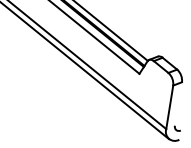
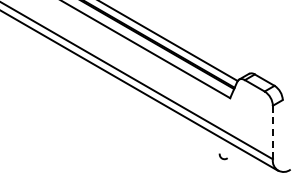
line: (169, 107) -> (272, 132), solid -> dashed
arc: (176, 128) -> (221, 156), moved

